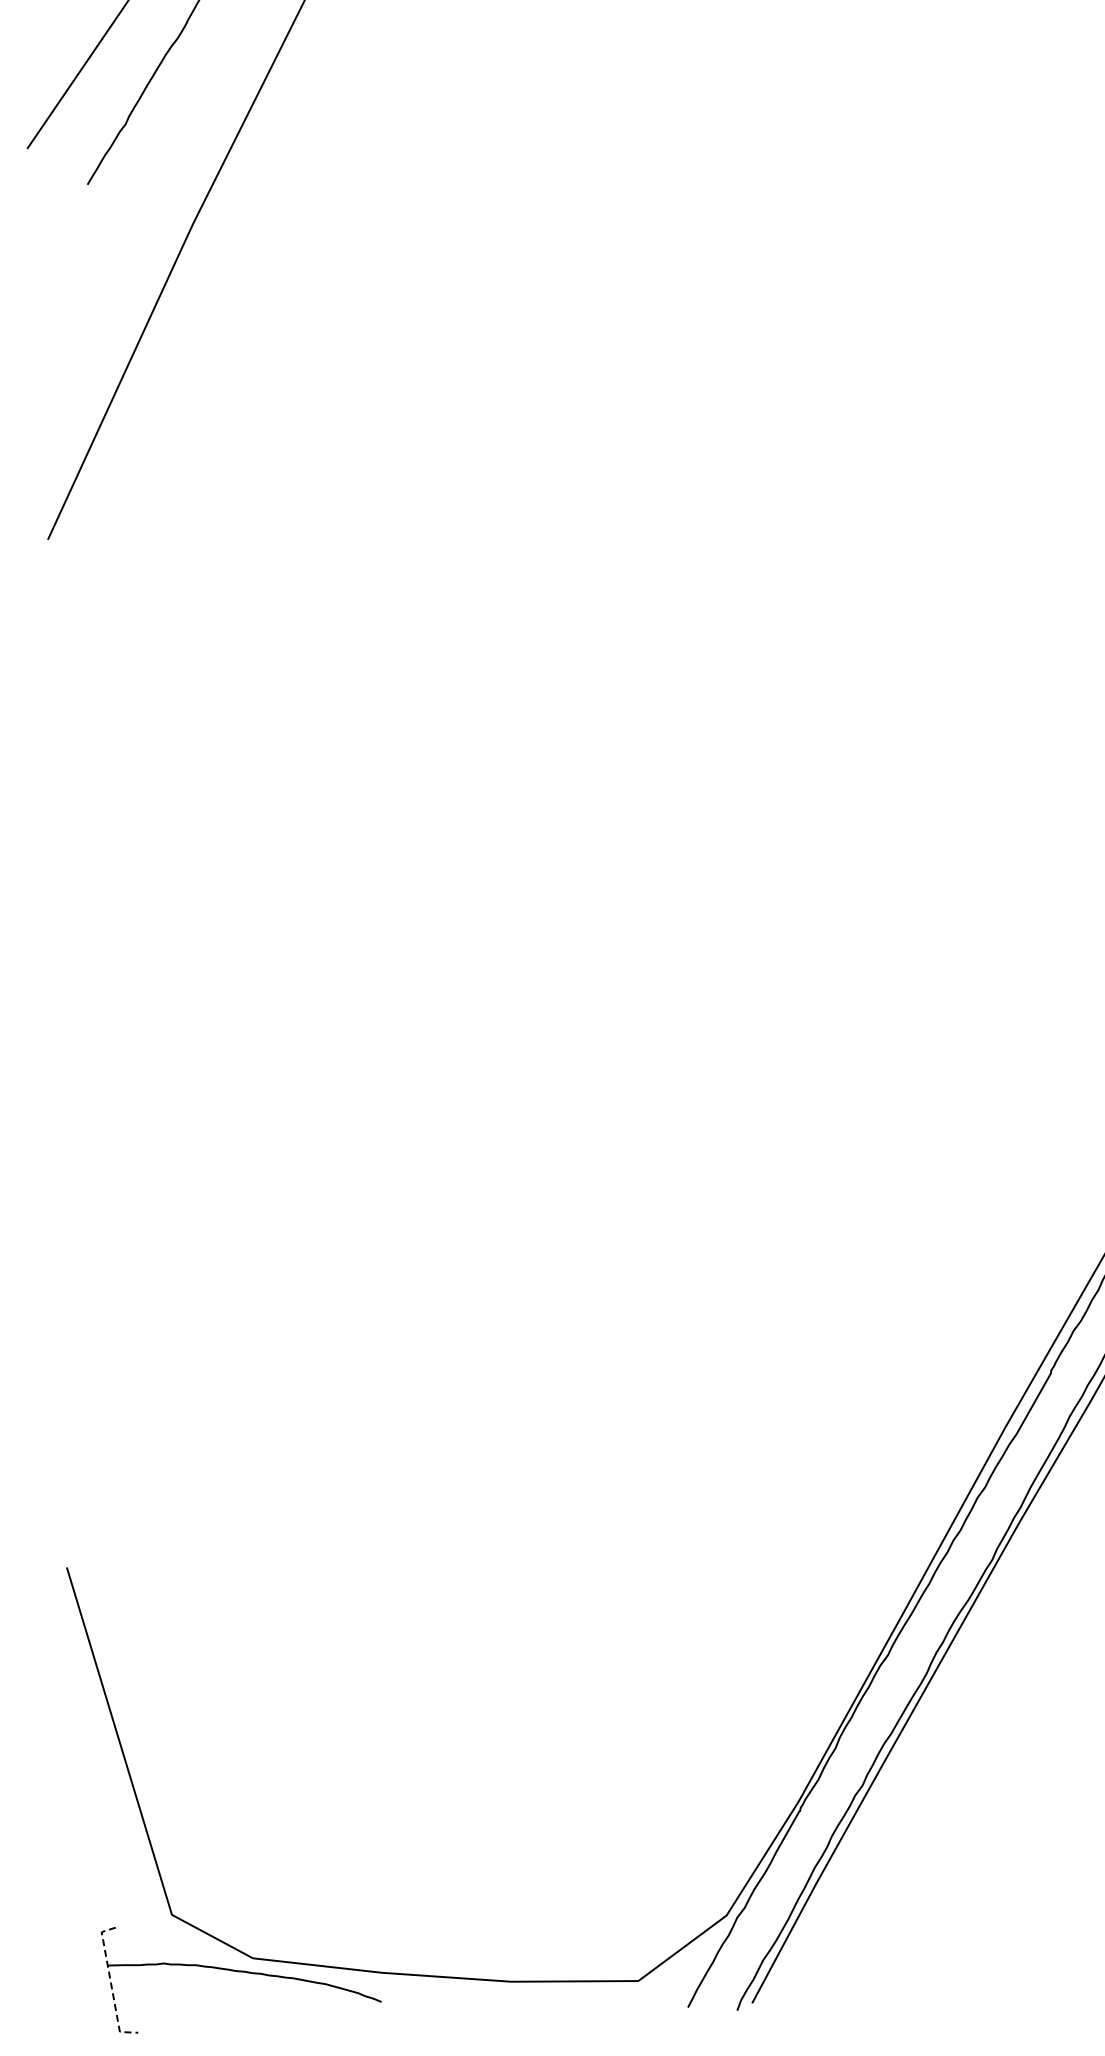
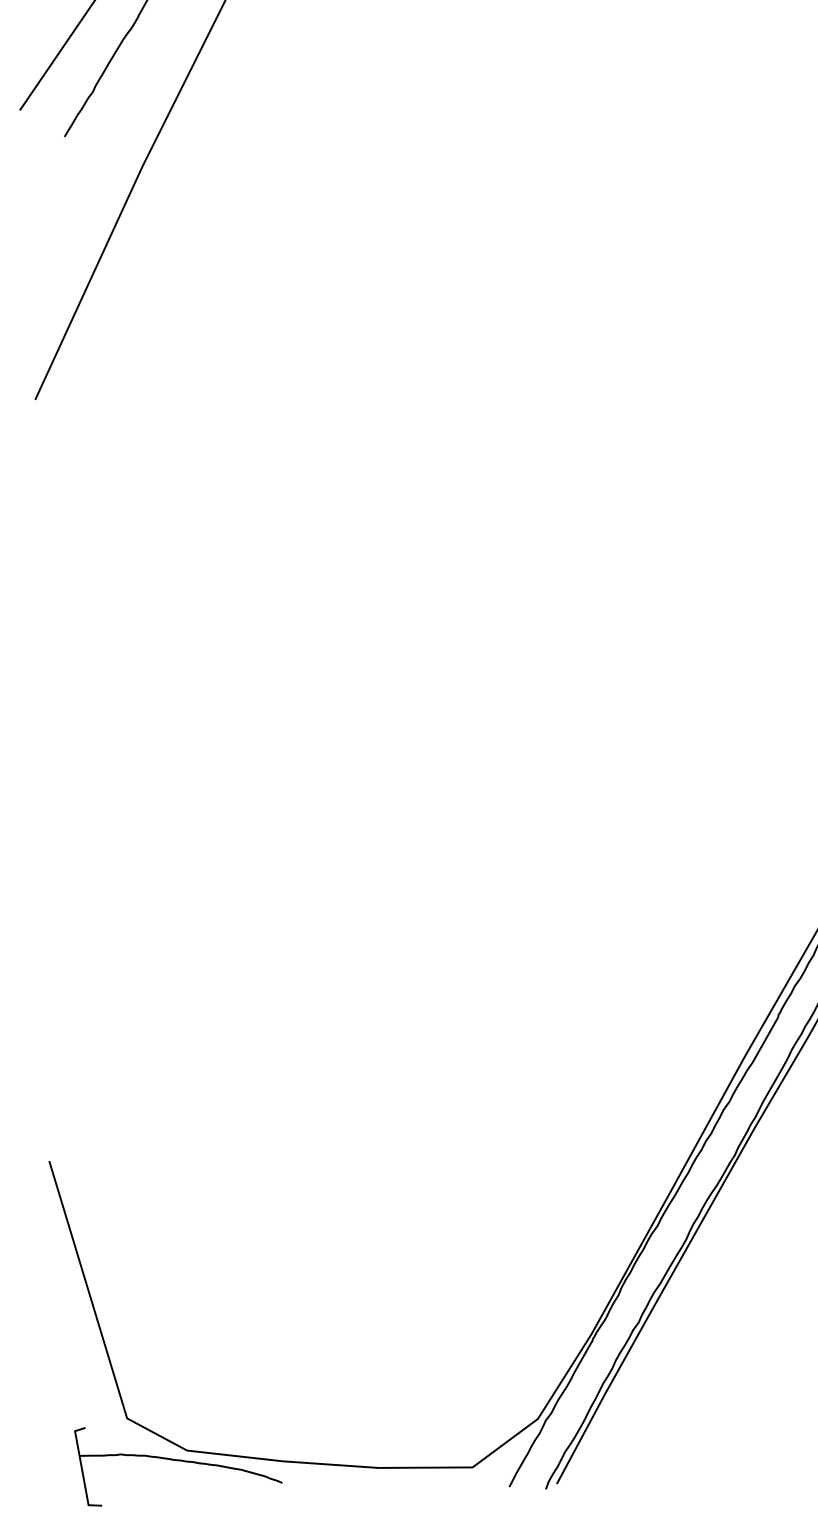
line: (111, 1984) -> (82, 1469), dashed -> solid

